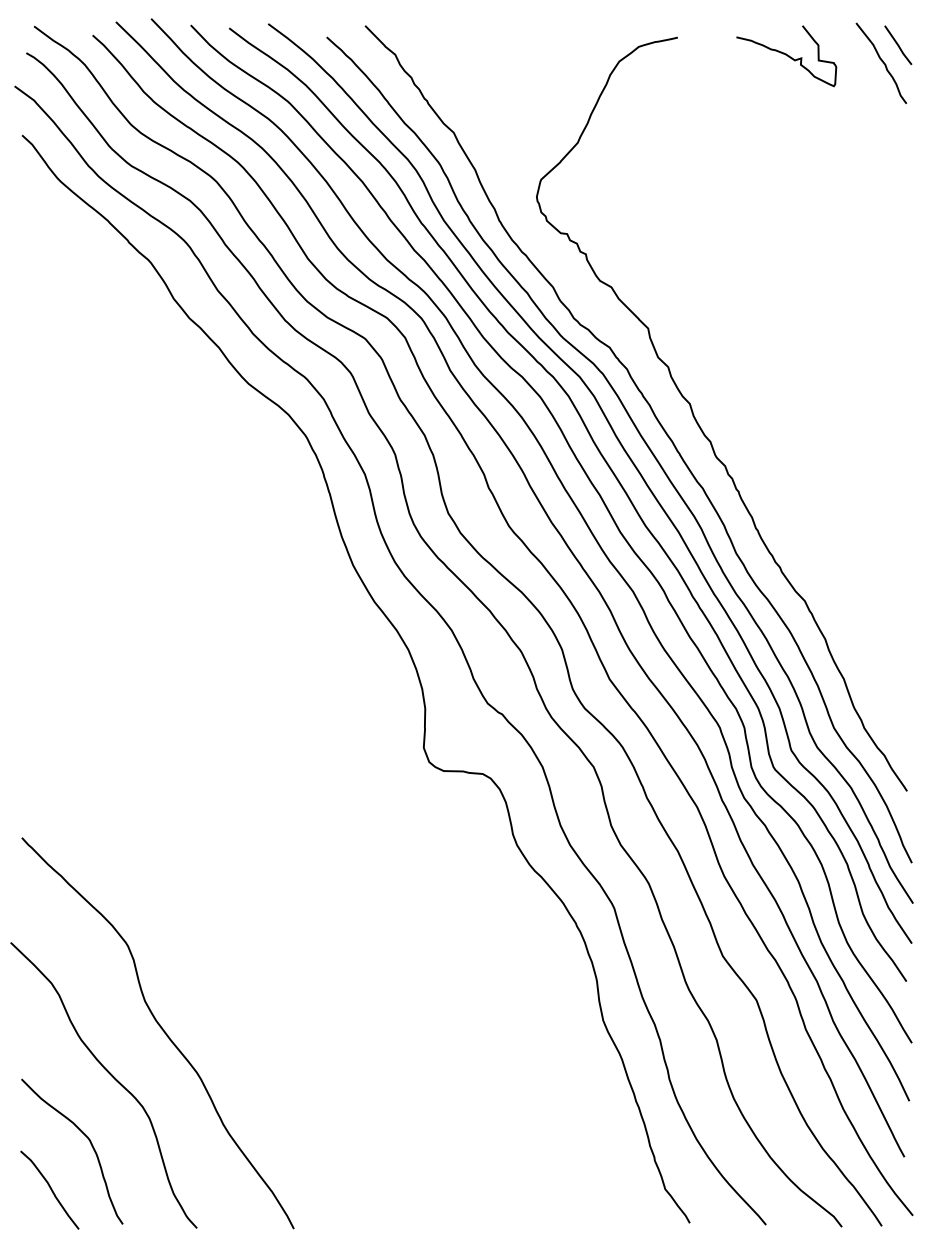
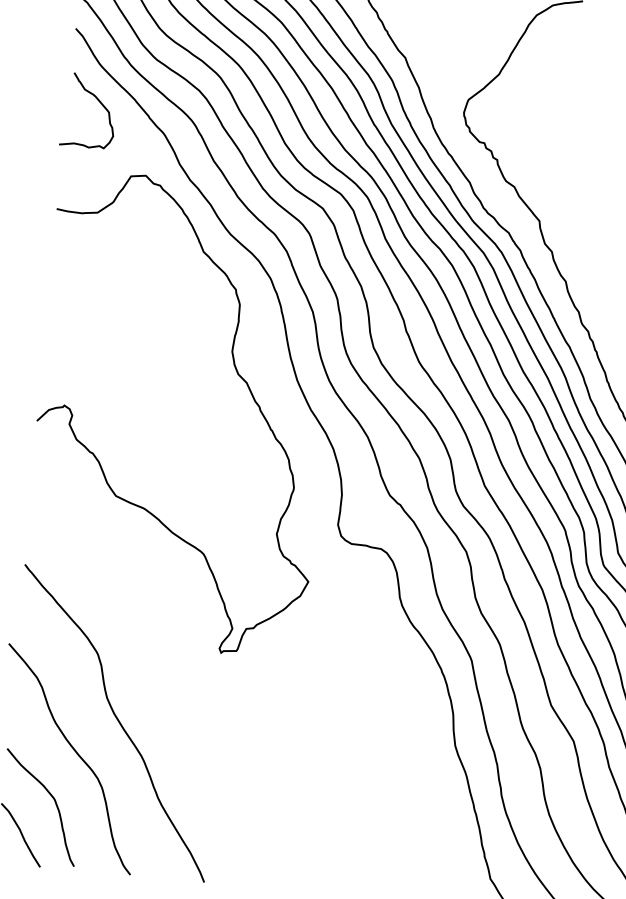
curve: (61, 227) -> (99, 101), added
curve: (274, 564) -> (237, 374), added

